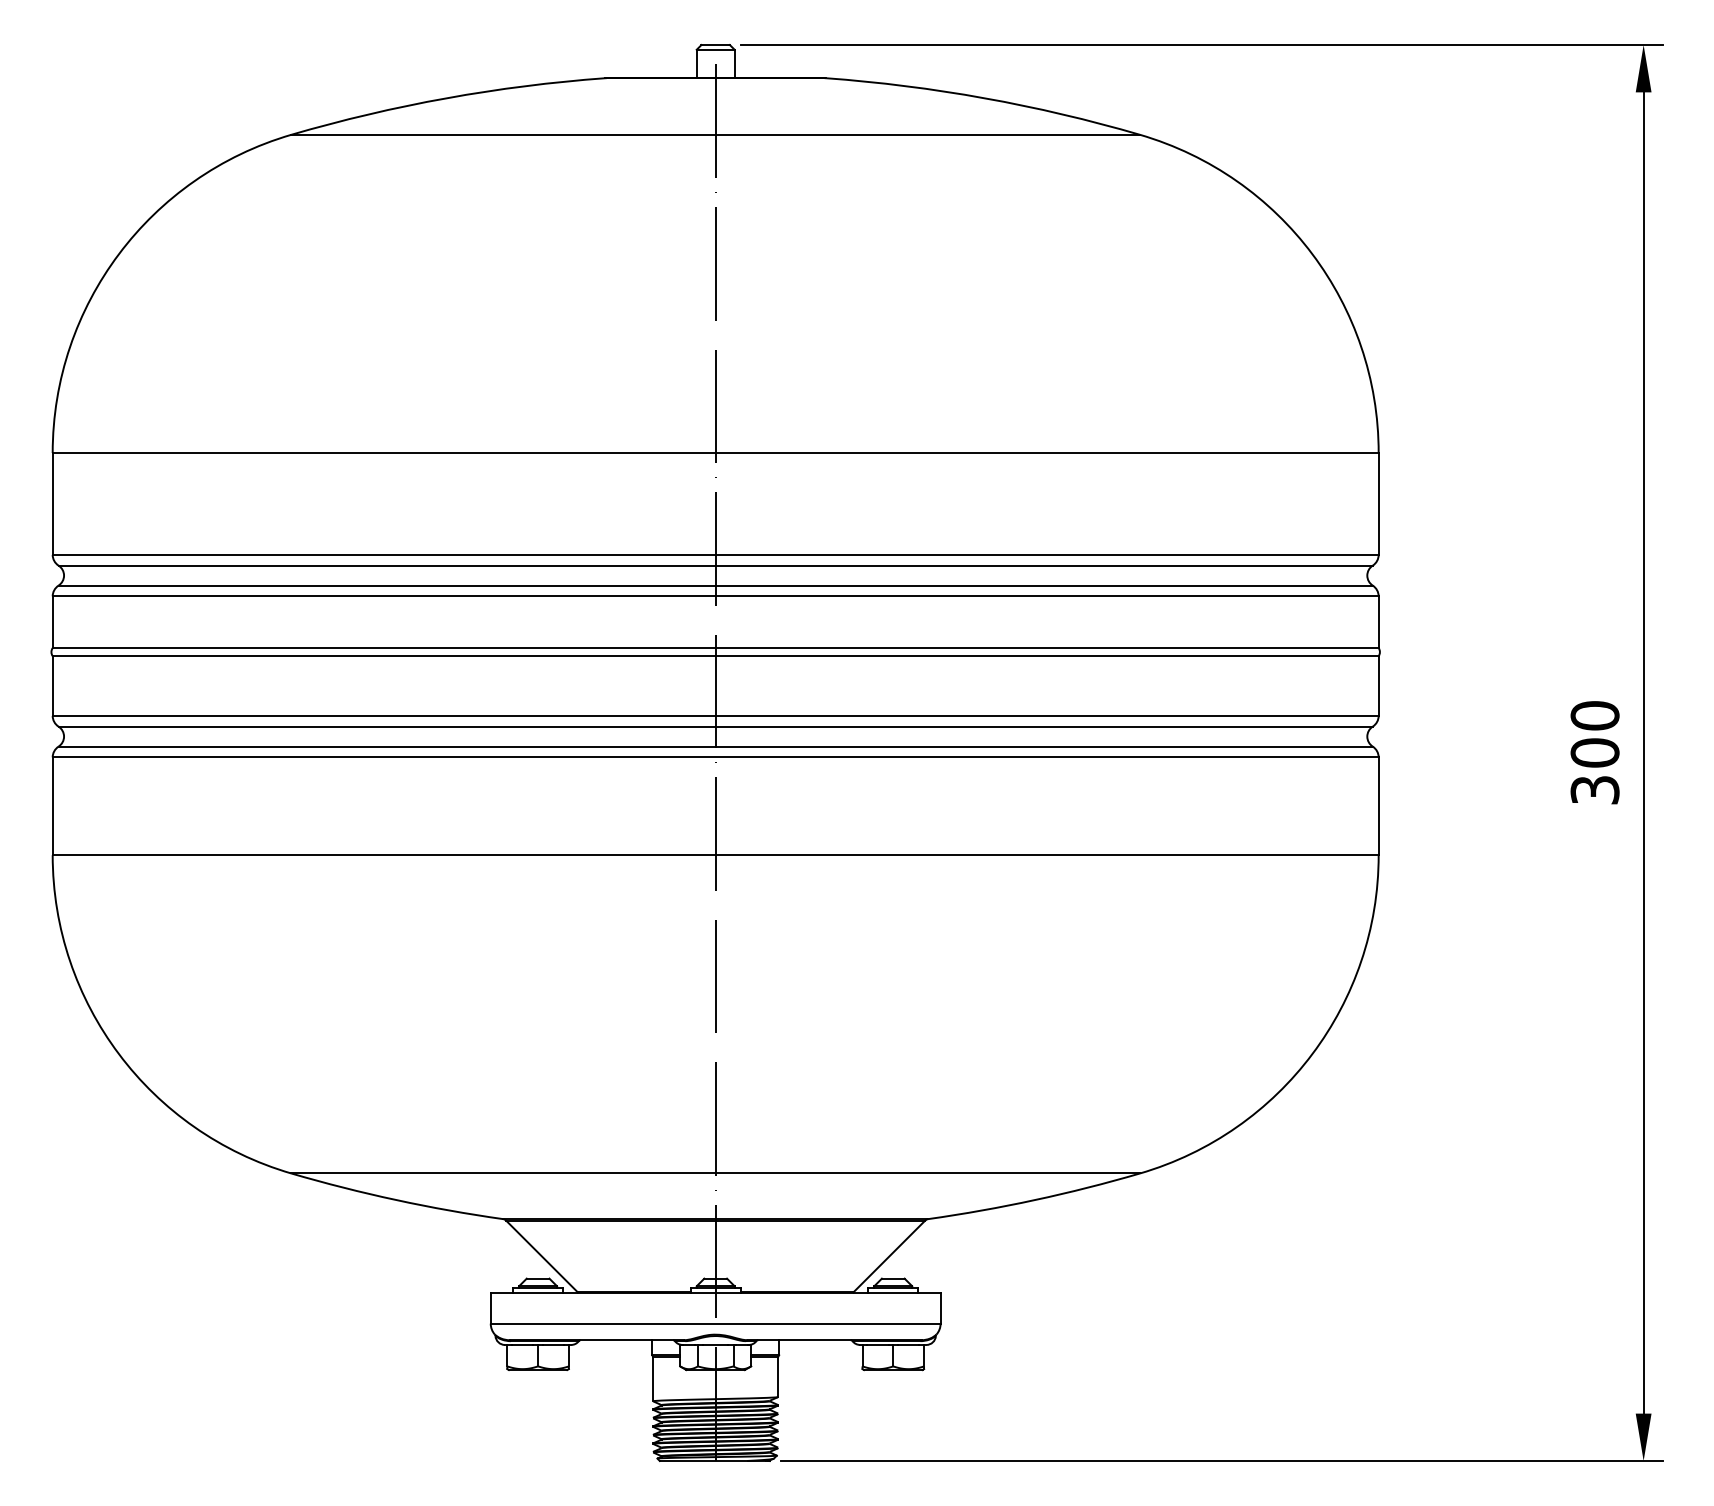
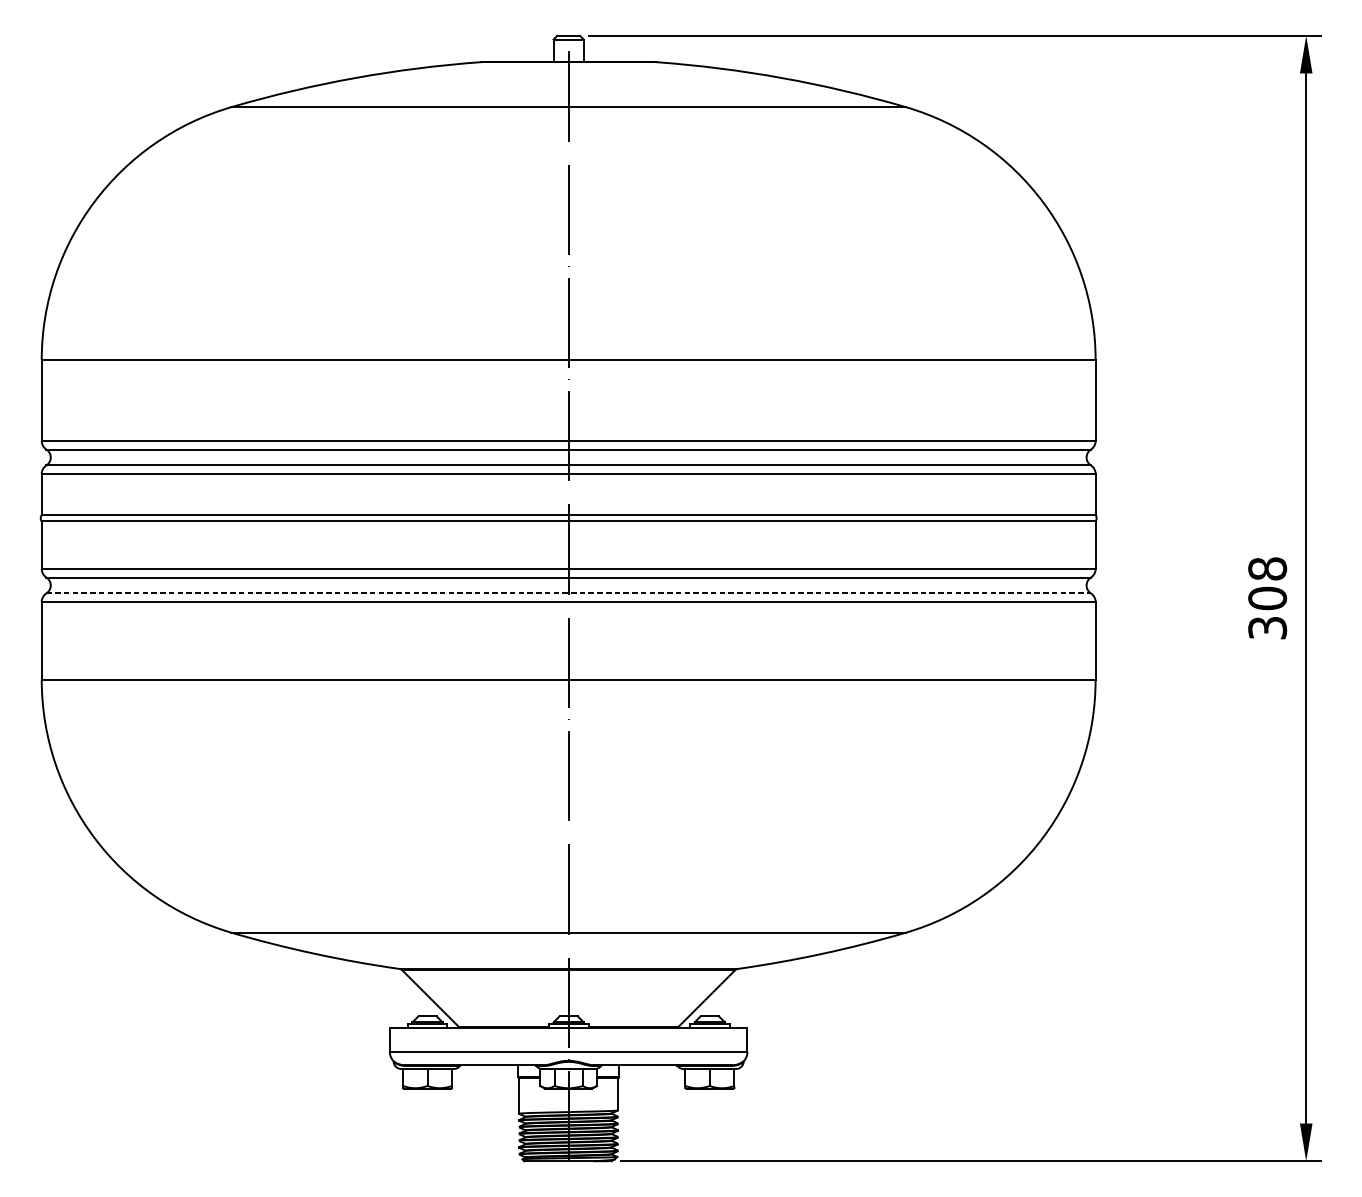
text: (1594, 715) -> (1267, 568), 300 -> 308
line: (716, 746) -> (569, 593), solid -> dashed

